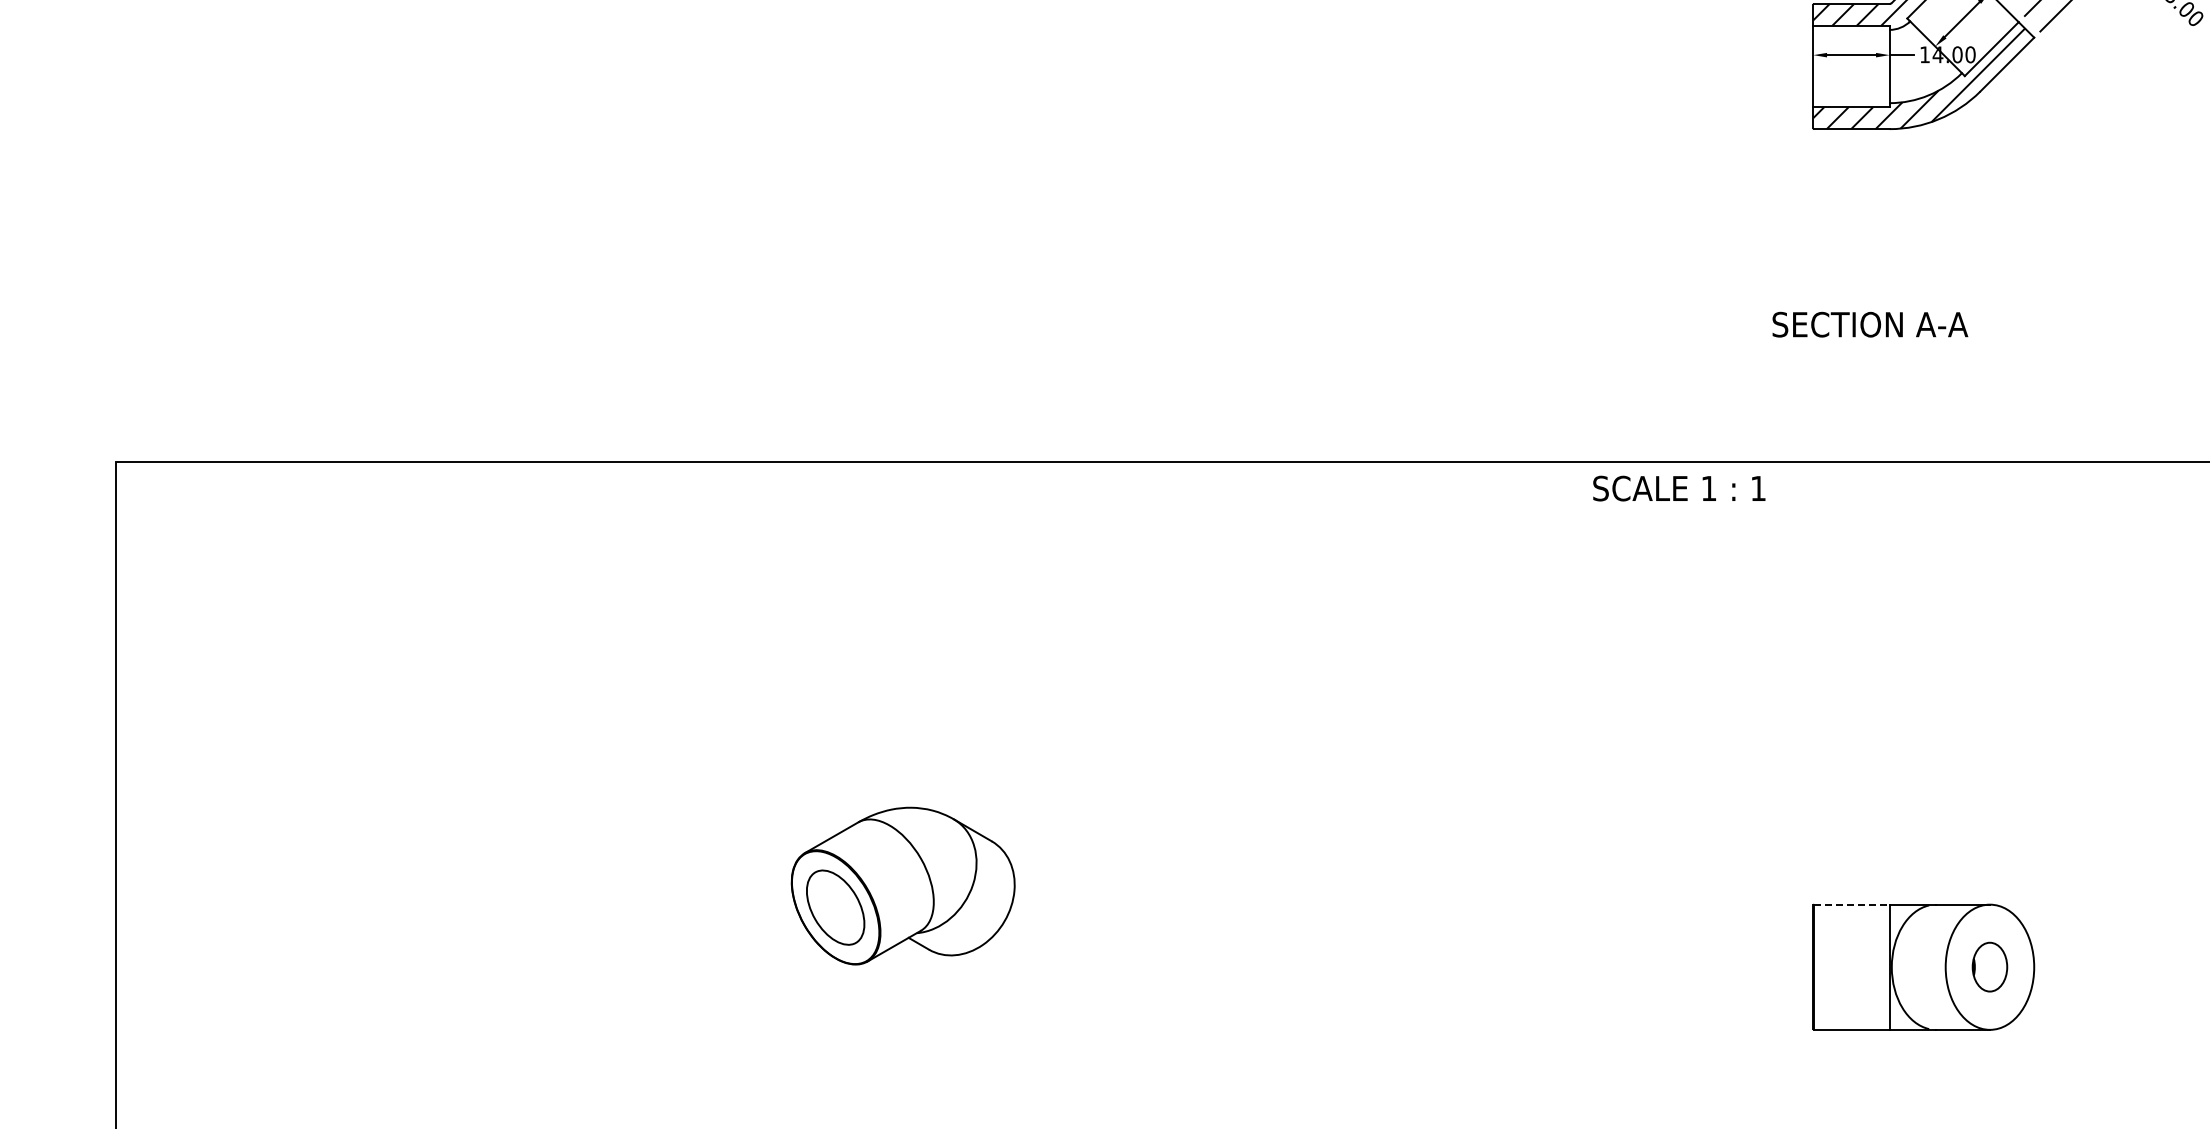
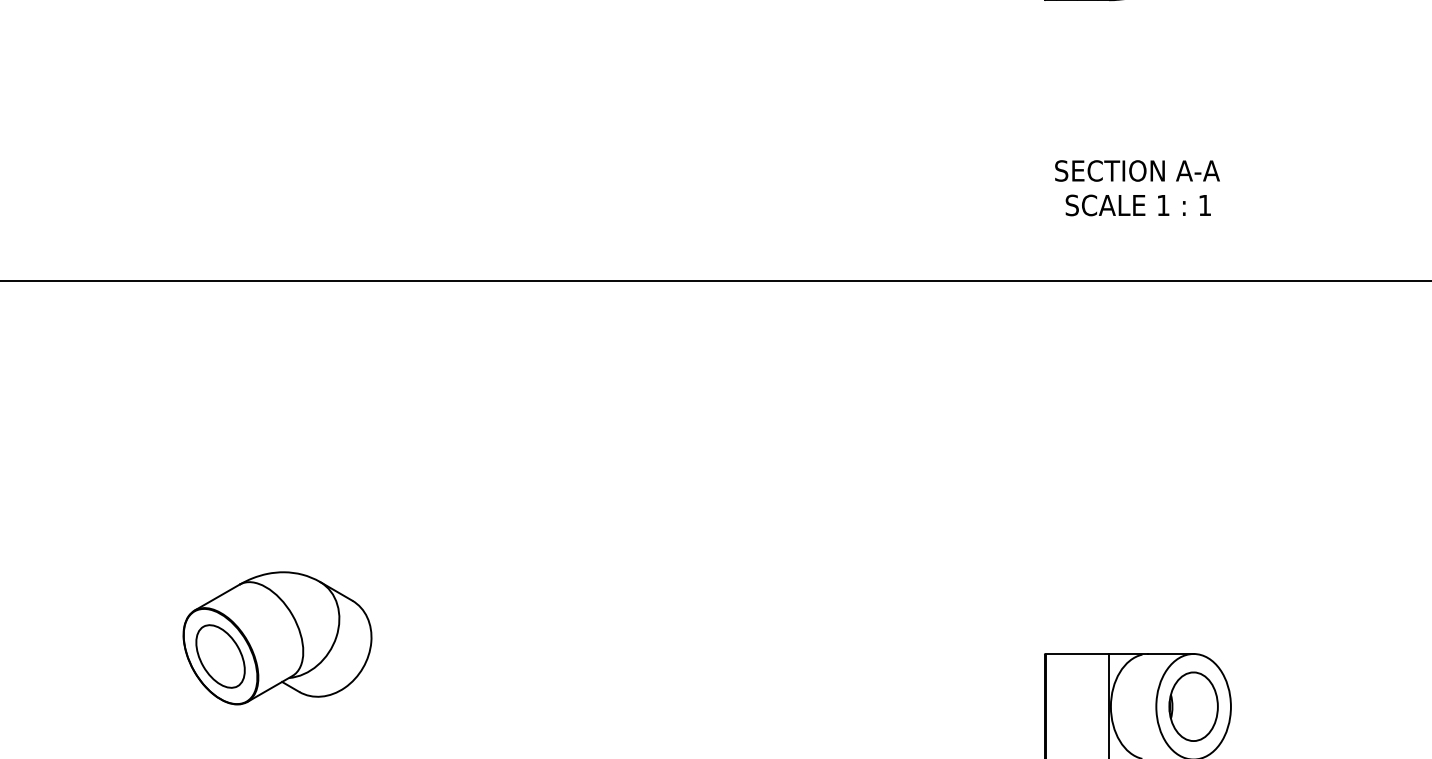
text: (1870, 324) -> (1137, 170), moved
text: (1679, 488) -> (1138, 205), moved
line: (1851, 904) -> (1076, 653), dashed -> solid
part: (1989, 966) -> (1193, 706), size x1.67

